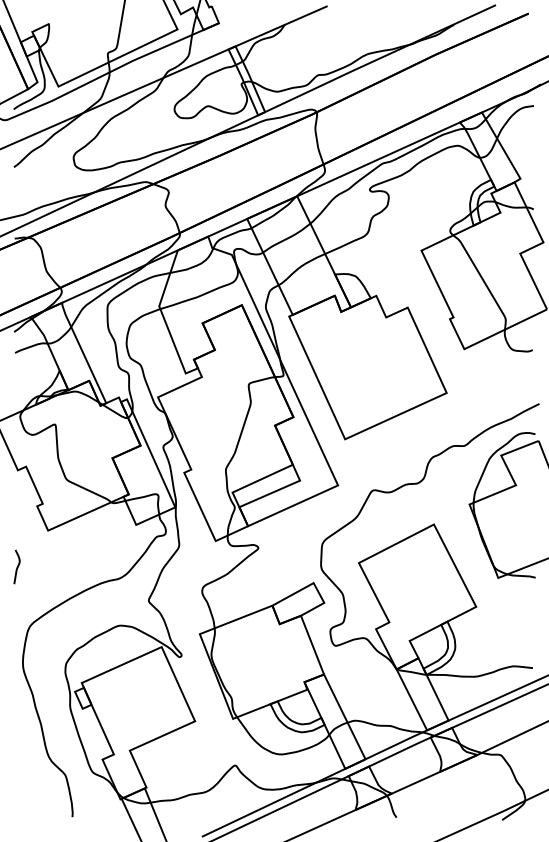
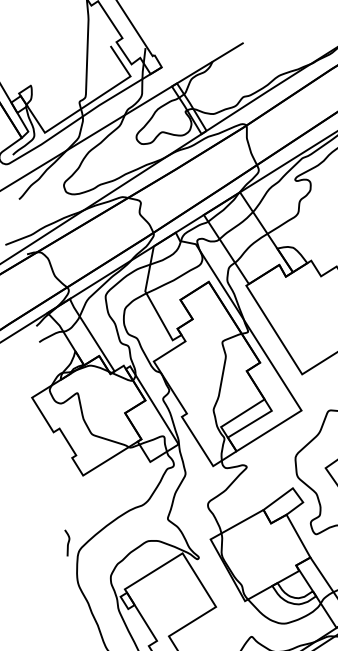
curve: (17, 566) -> (68, 542), moved

